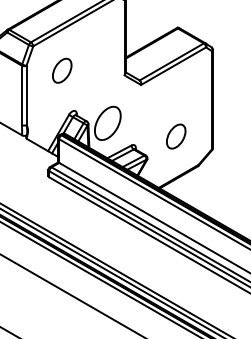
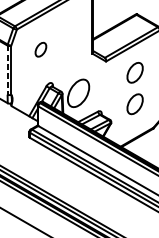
part: (62, 70) -> (41, 49), size x0.7
line: (21, 95) -> (7, 70), solid -> dashed
part: (176, 98) -> (135, 72), added

